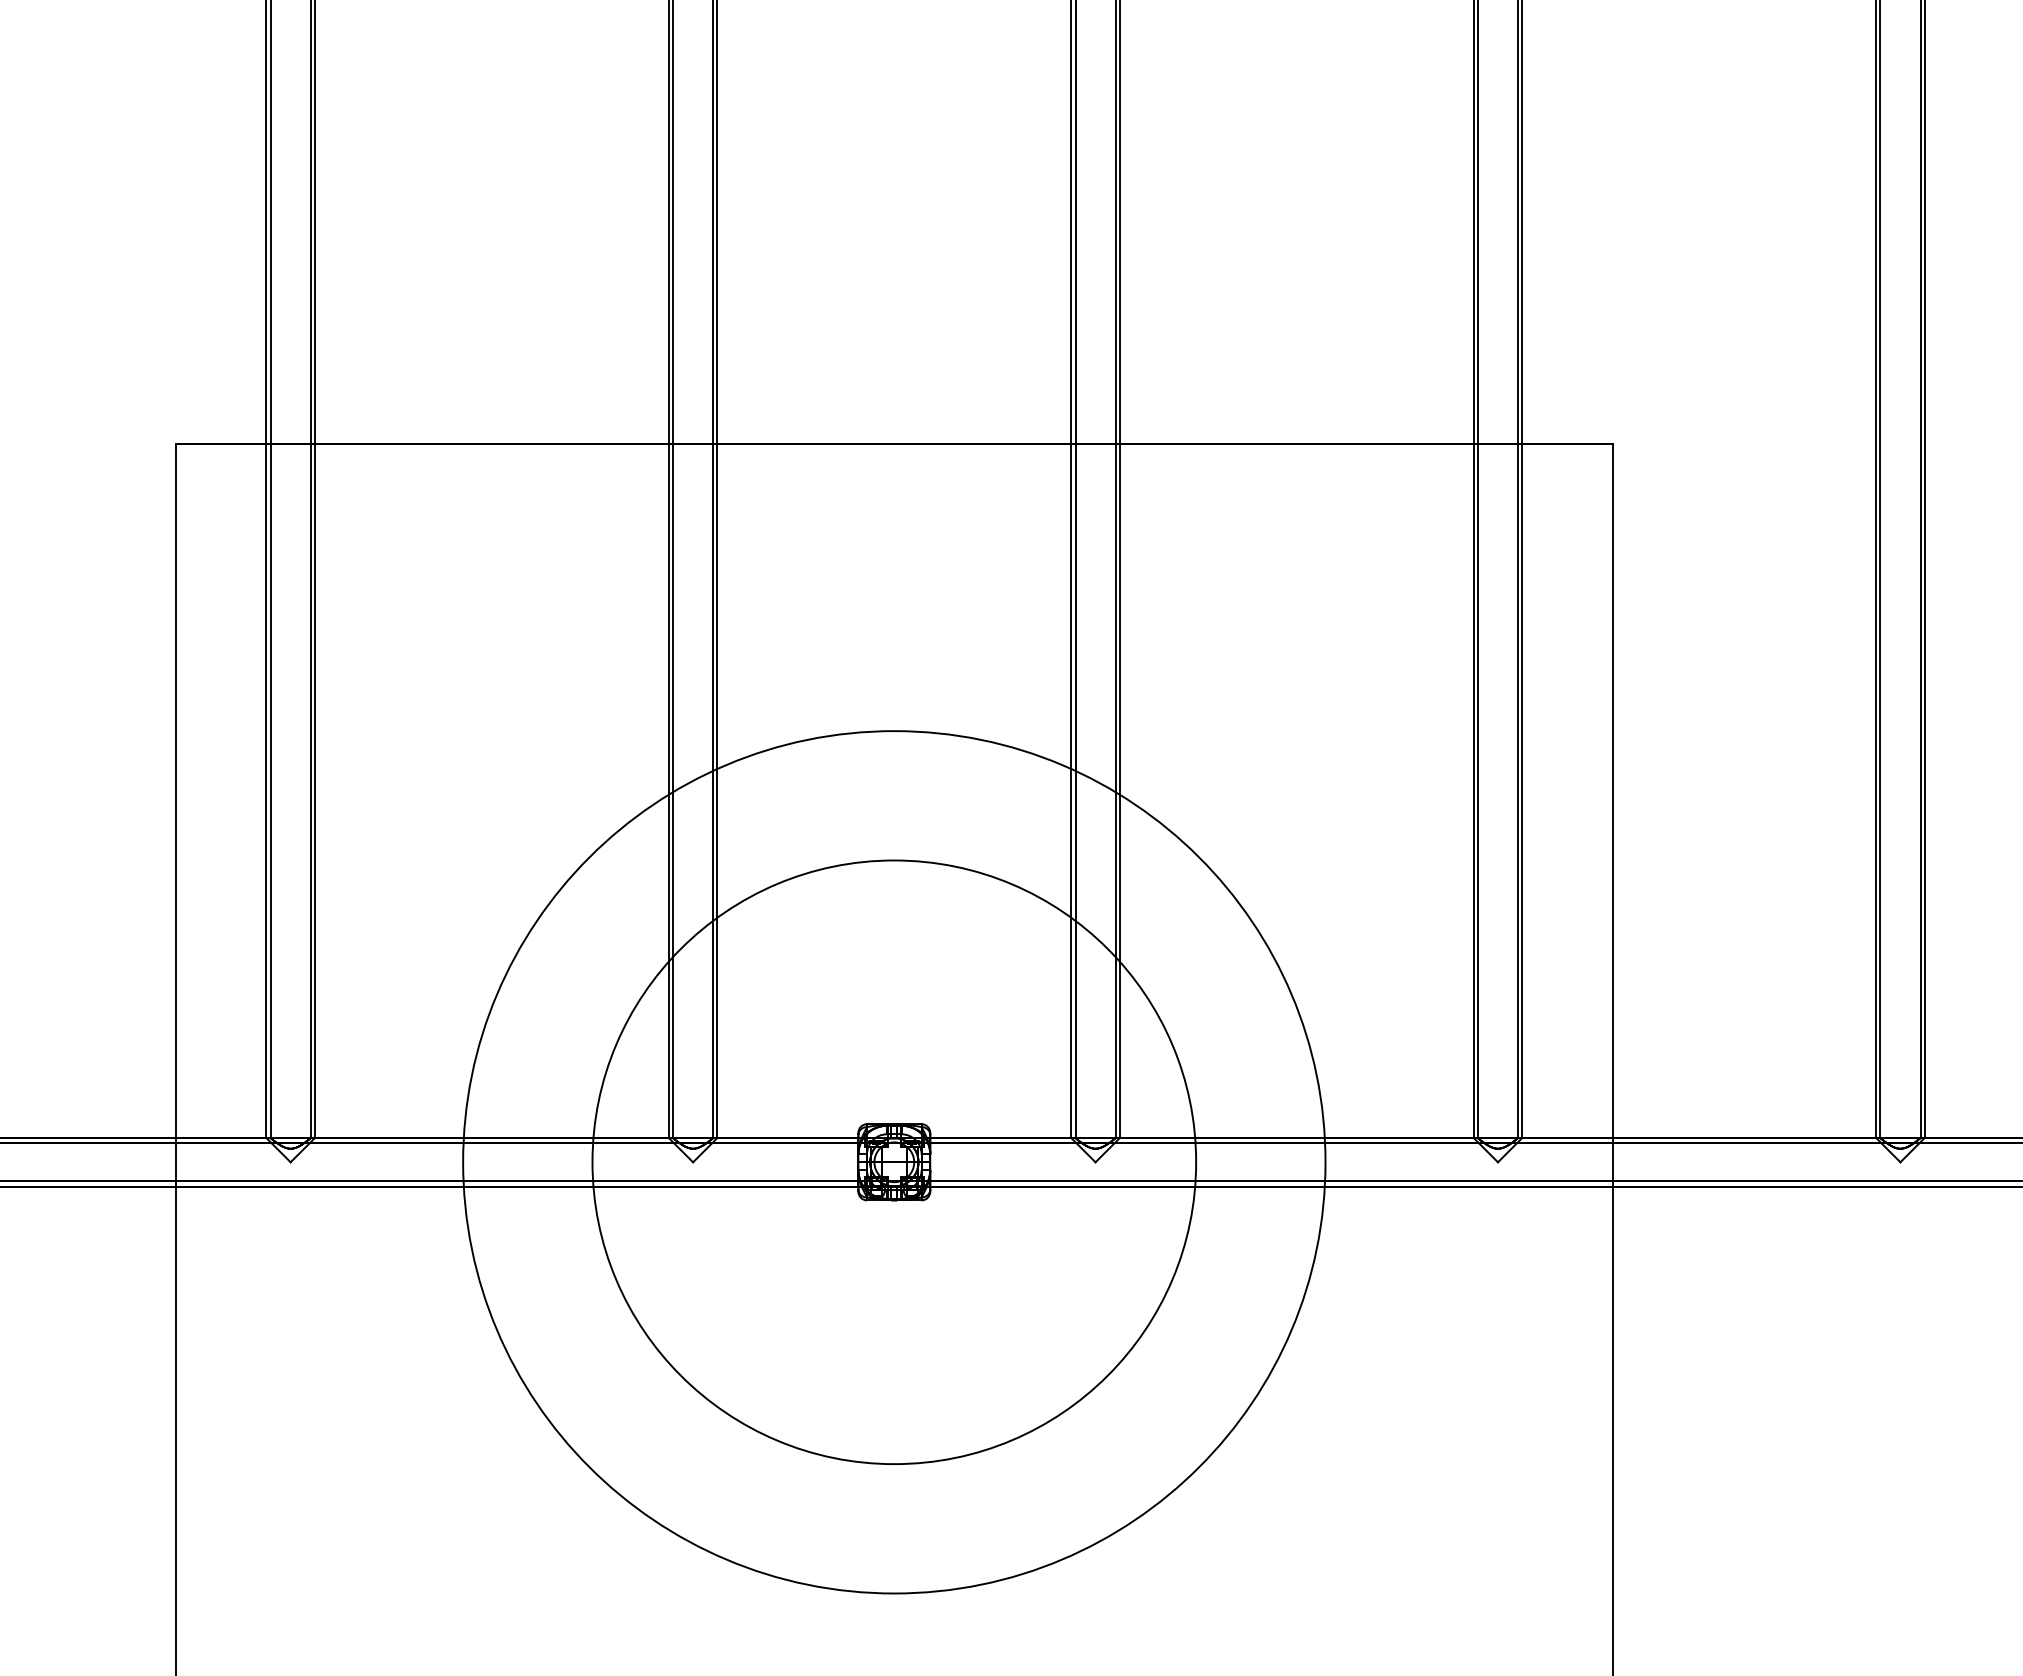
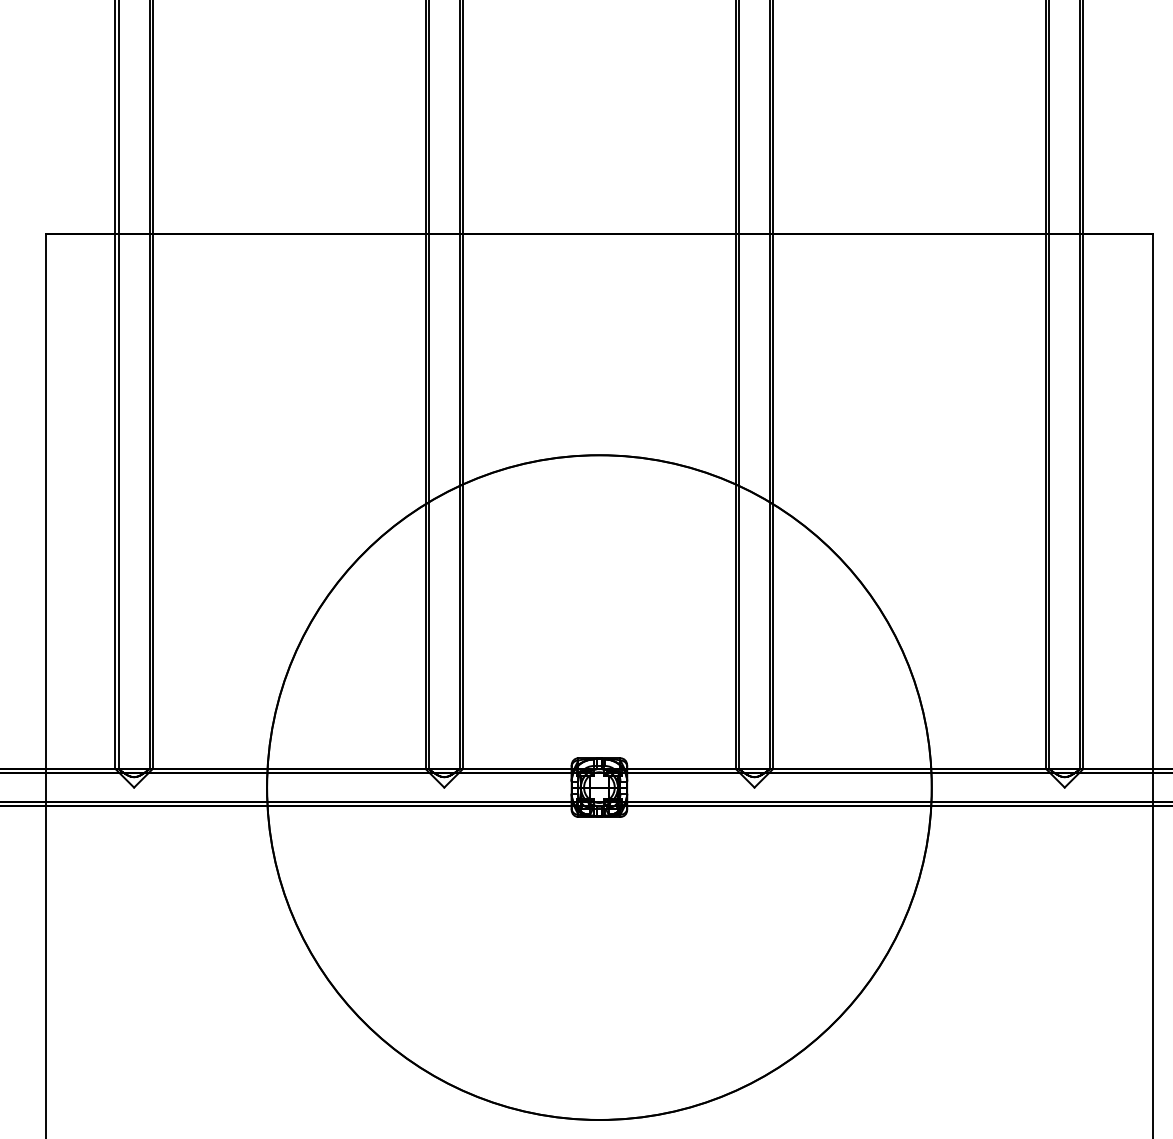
circle: (894, 1162) -> (599, 787), size x1.43

